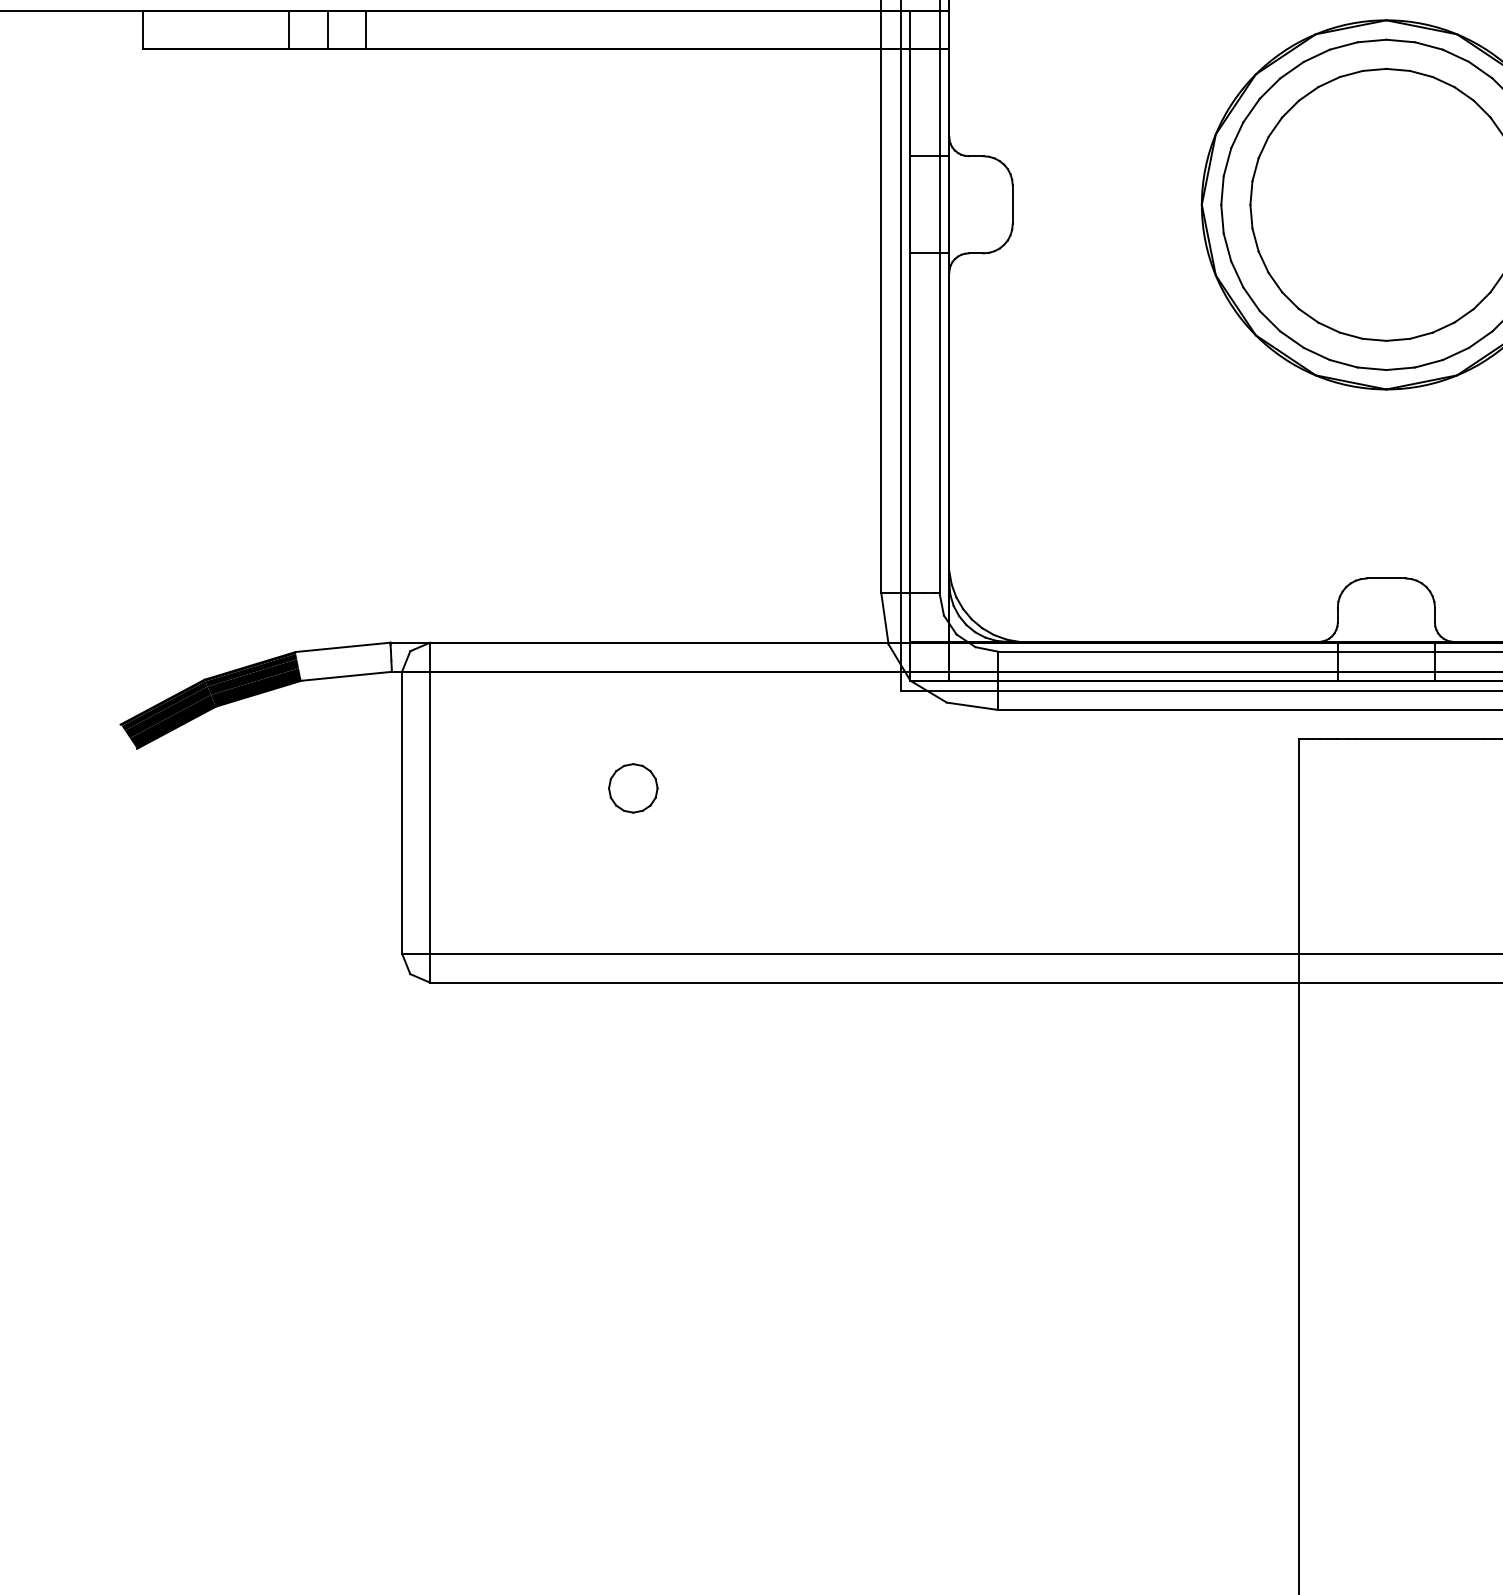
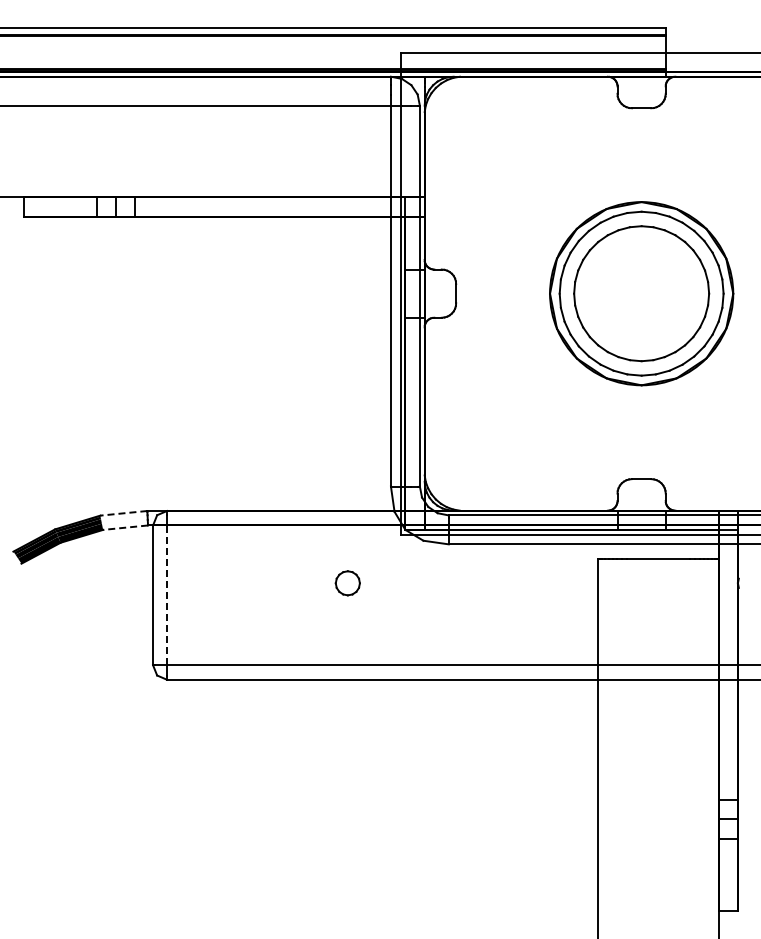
line: (342, 647) -> (123, 513), solid -> dashed
line: (346, 675) -> (125, 527), solid -> dashed
part: (632, 788) -> (347, 583), moved
line: (431, 812) -> (167, 595), solid -> dashed

